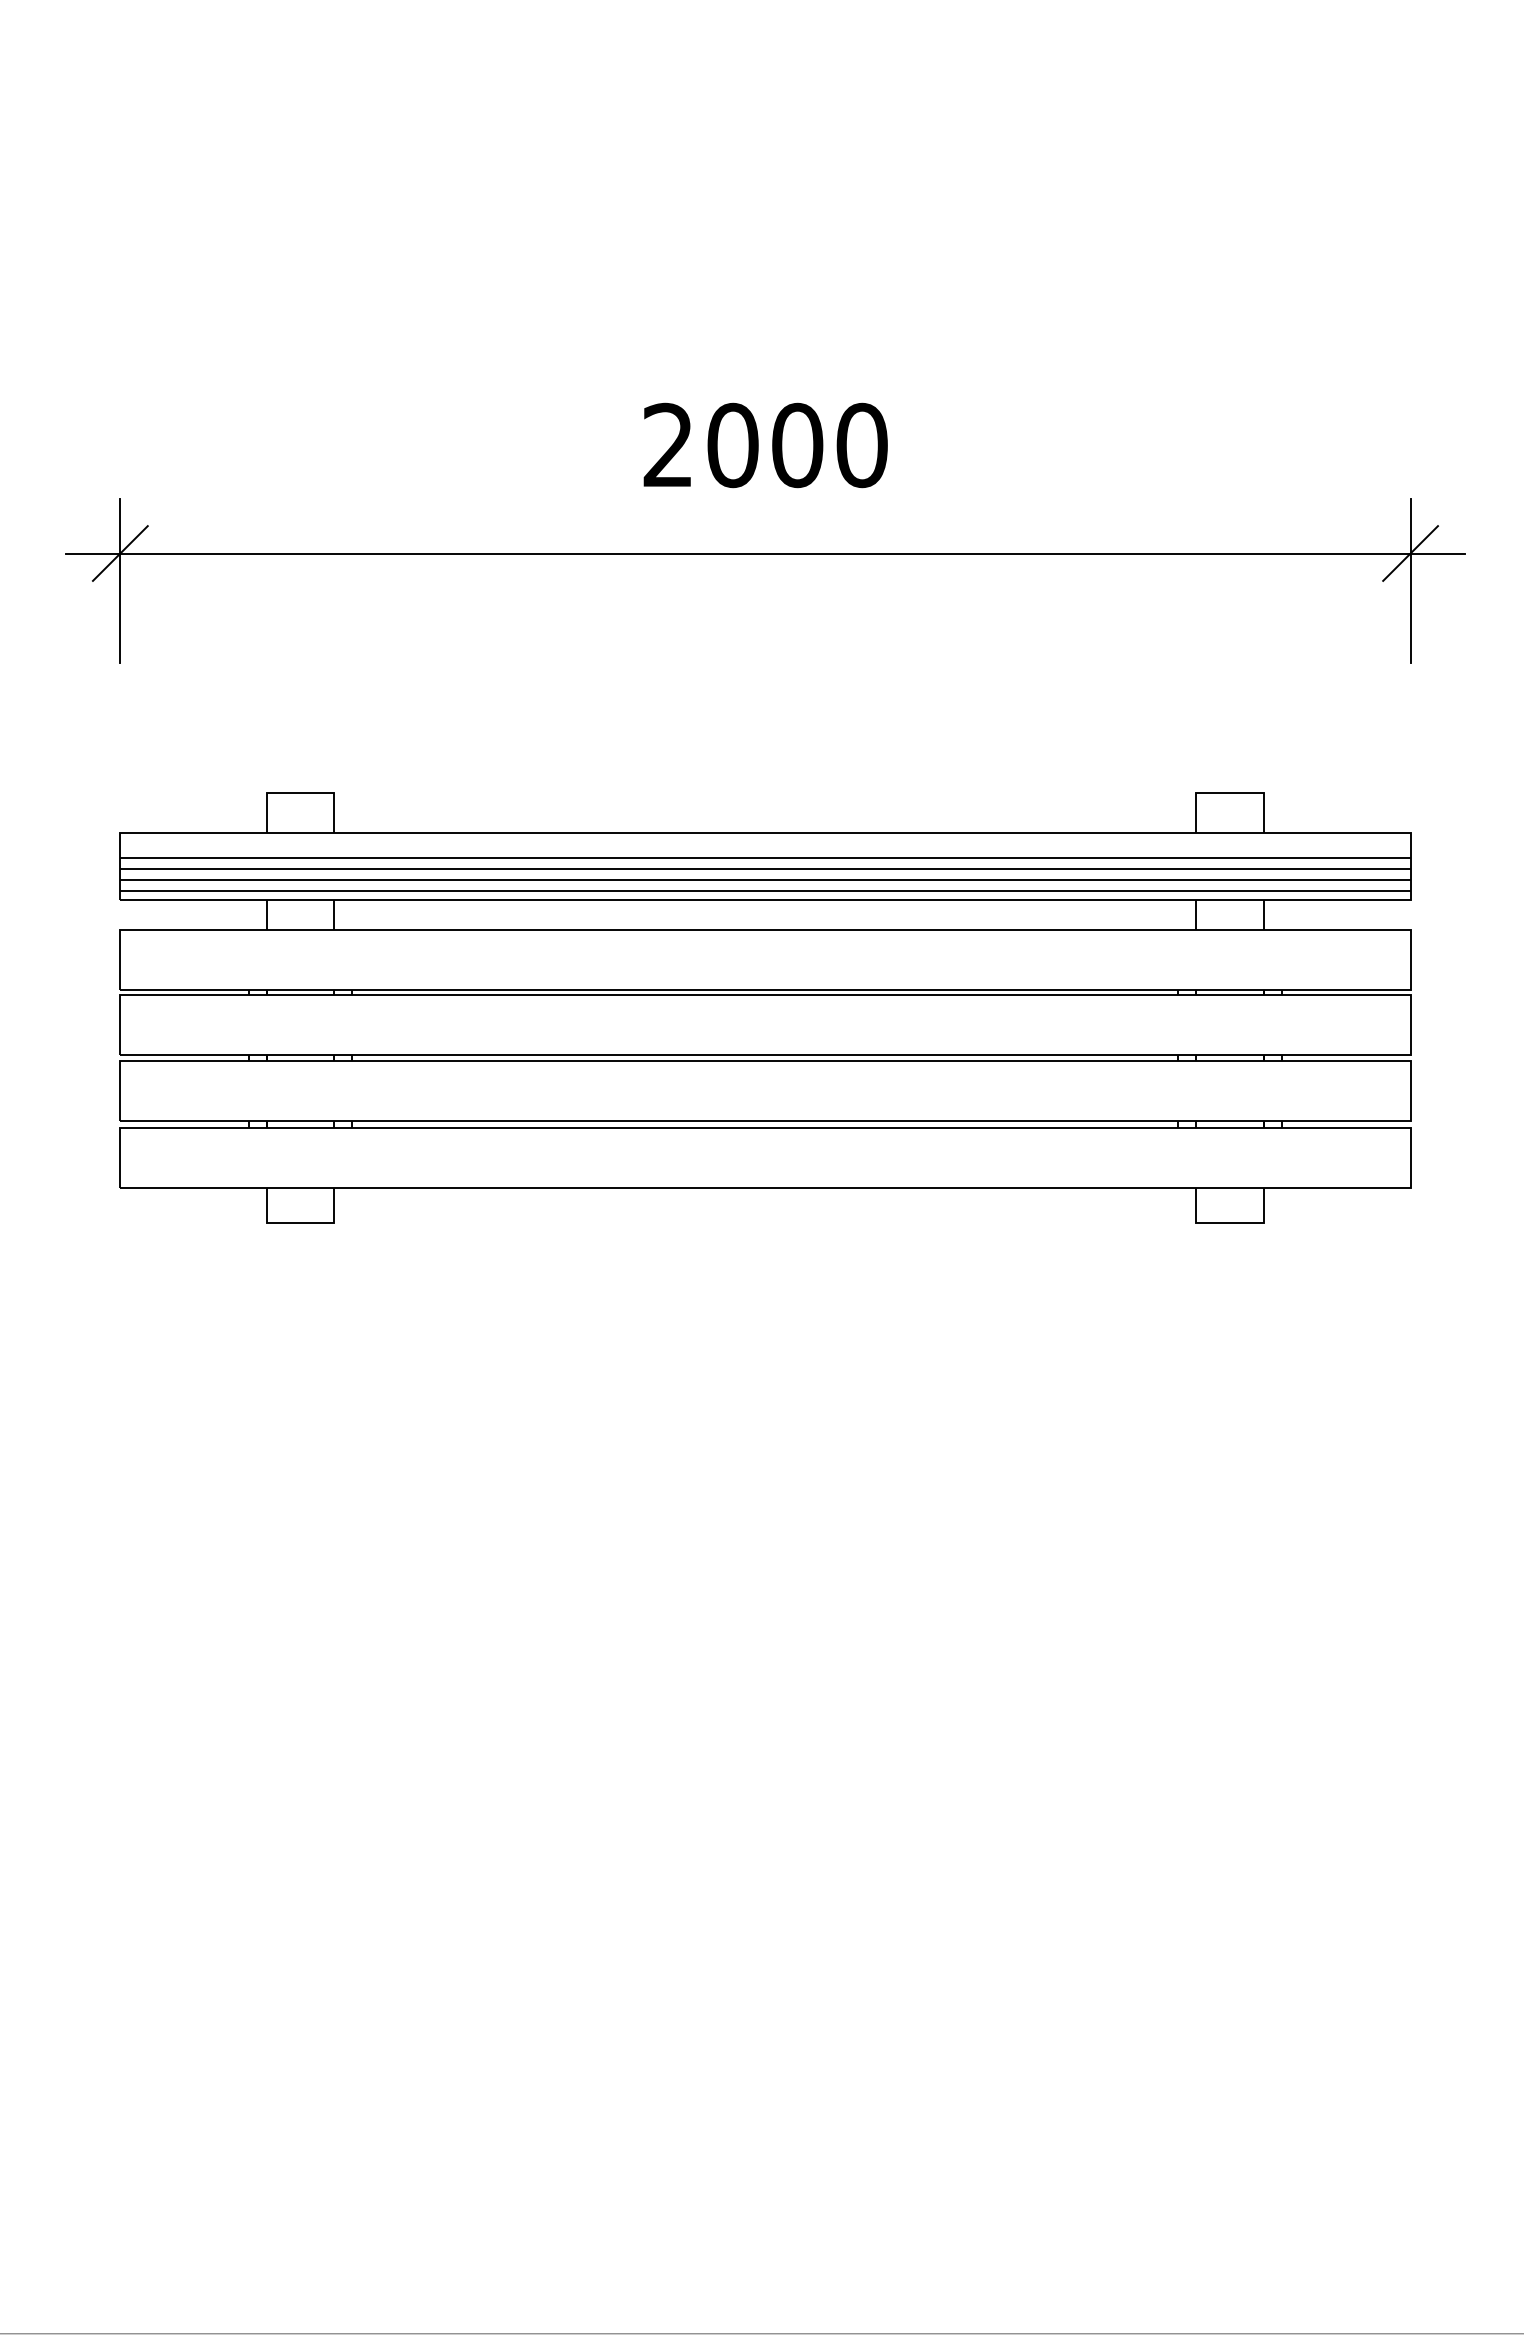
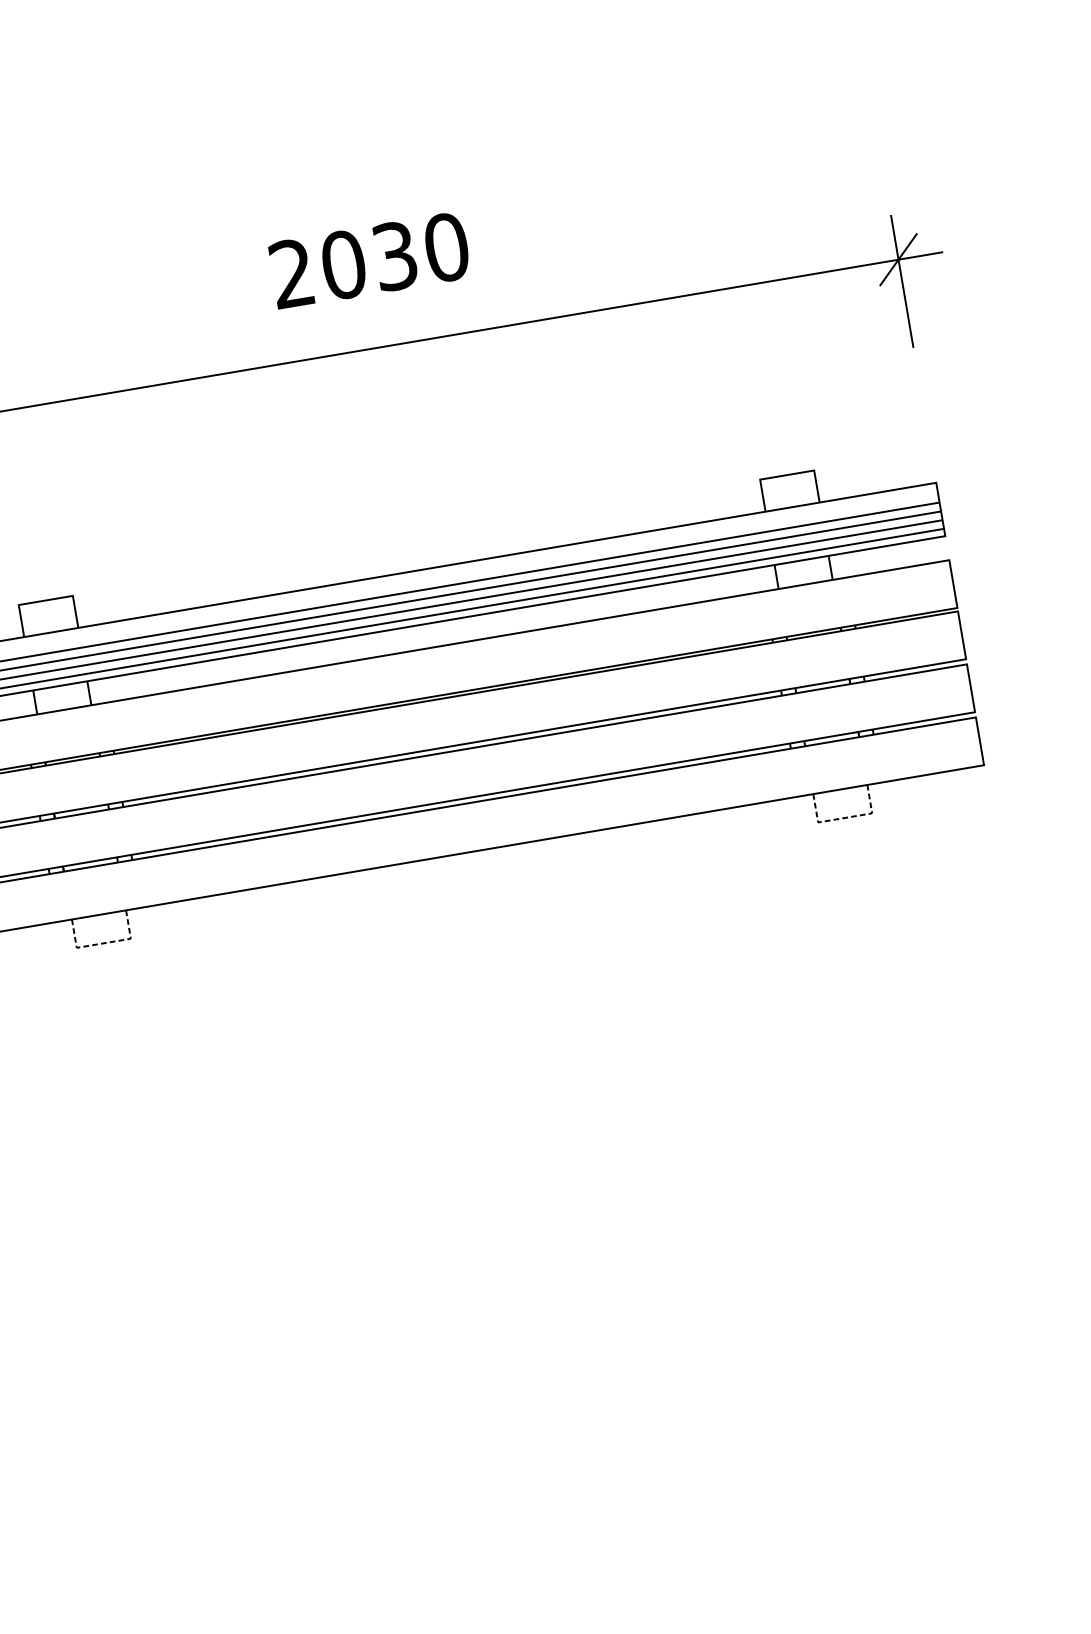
text: (797, 445) -> (395, 256), 2000 -> 2030
line: (300, 1223) -> (103, 943), solid -> dashed
line: (1230, 1223) -> (845, 818), solid -> dashed

